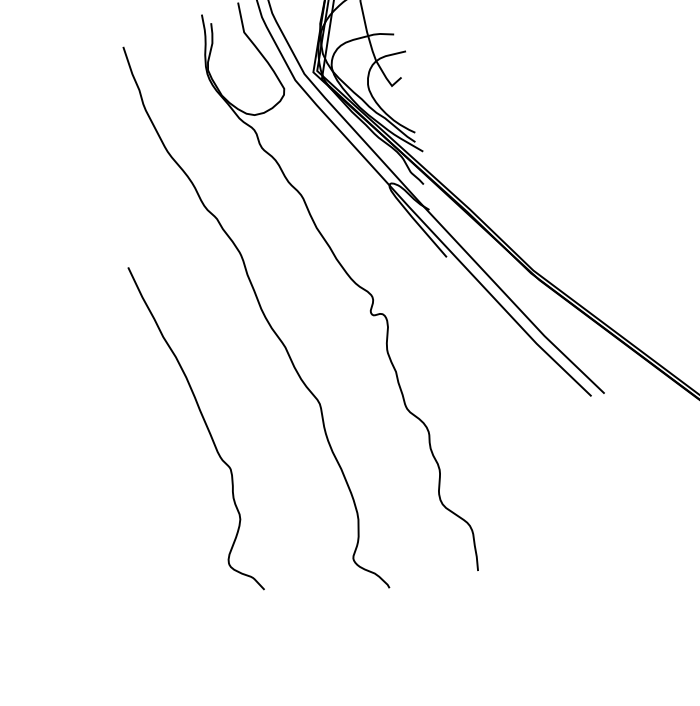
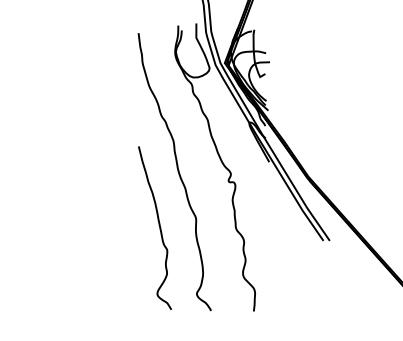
curve: (202, 421) -> (158, 225), moved

